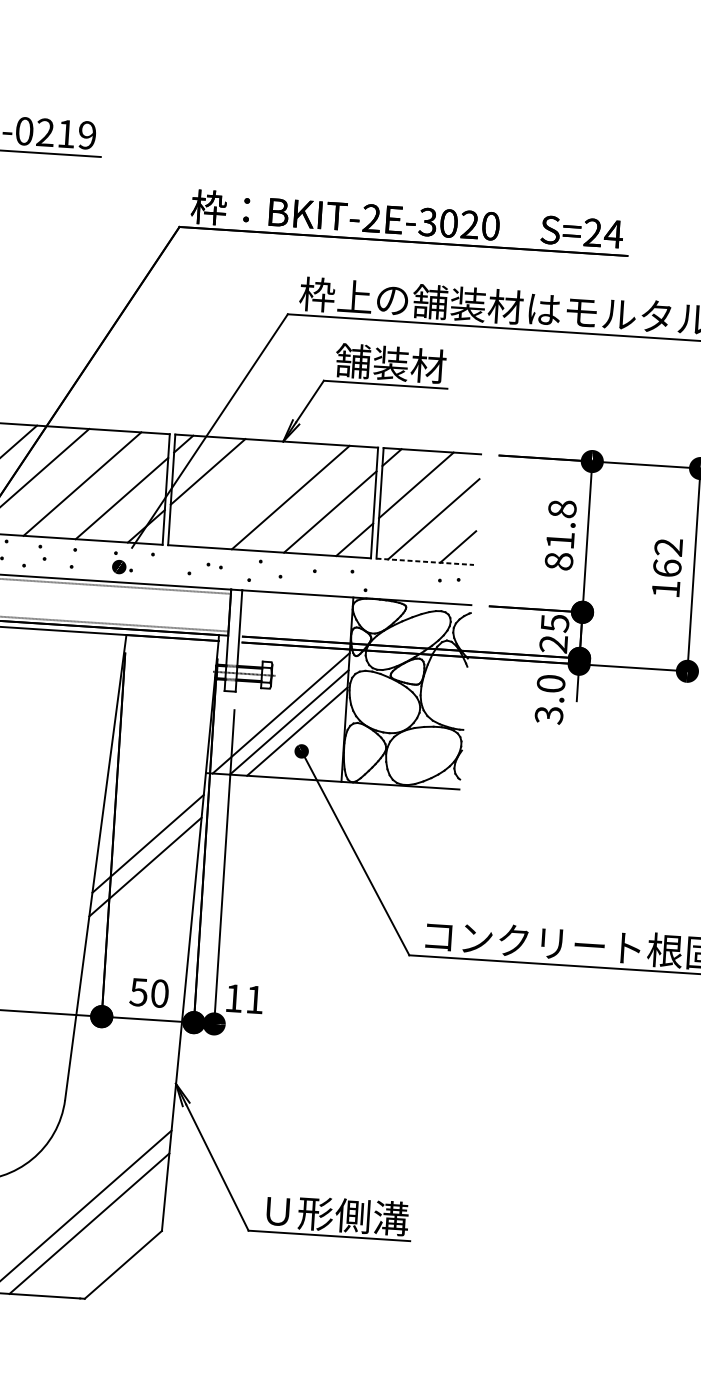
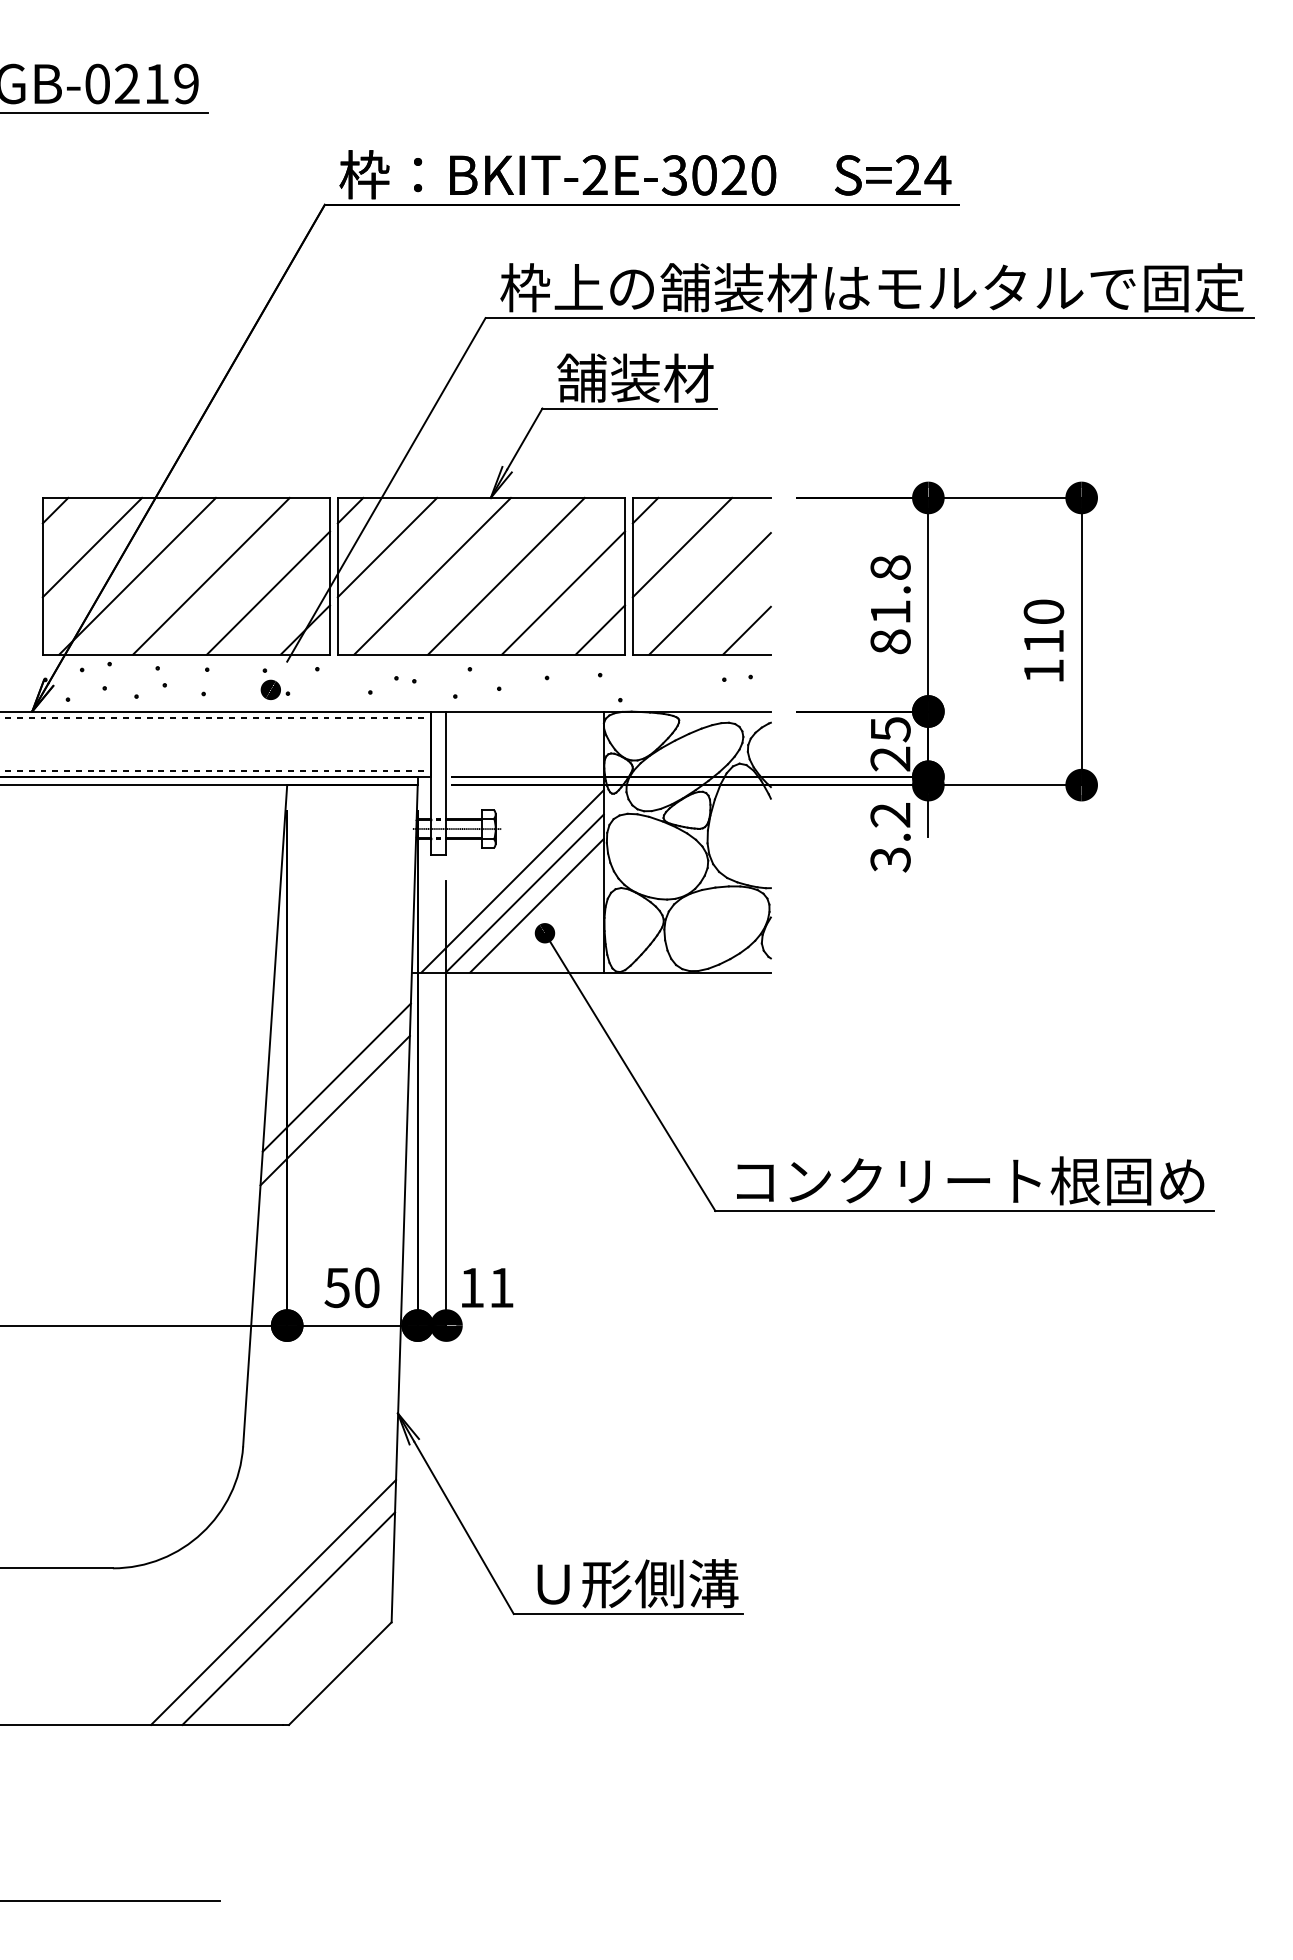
line: (238, 493) -> (432, 575), added
text: (667, 557) -> (1043, 626), 162 -> 110
line: (425, 561) -> (702, 654), dashed -> solid
text: (551, 683) -> (890, 814), 3.0 -> 3.2

